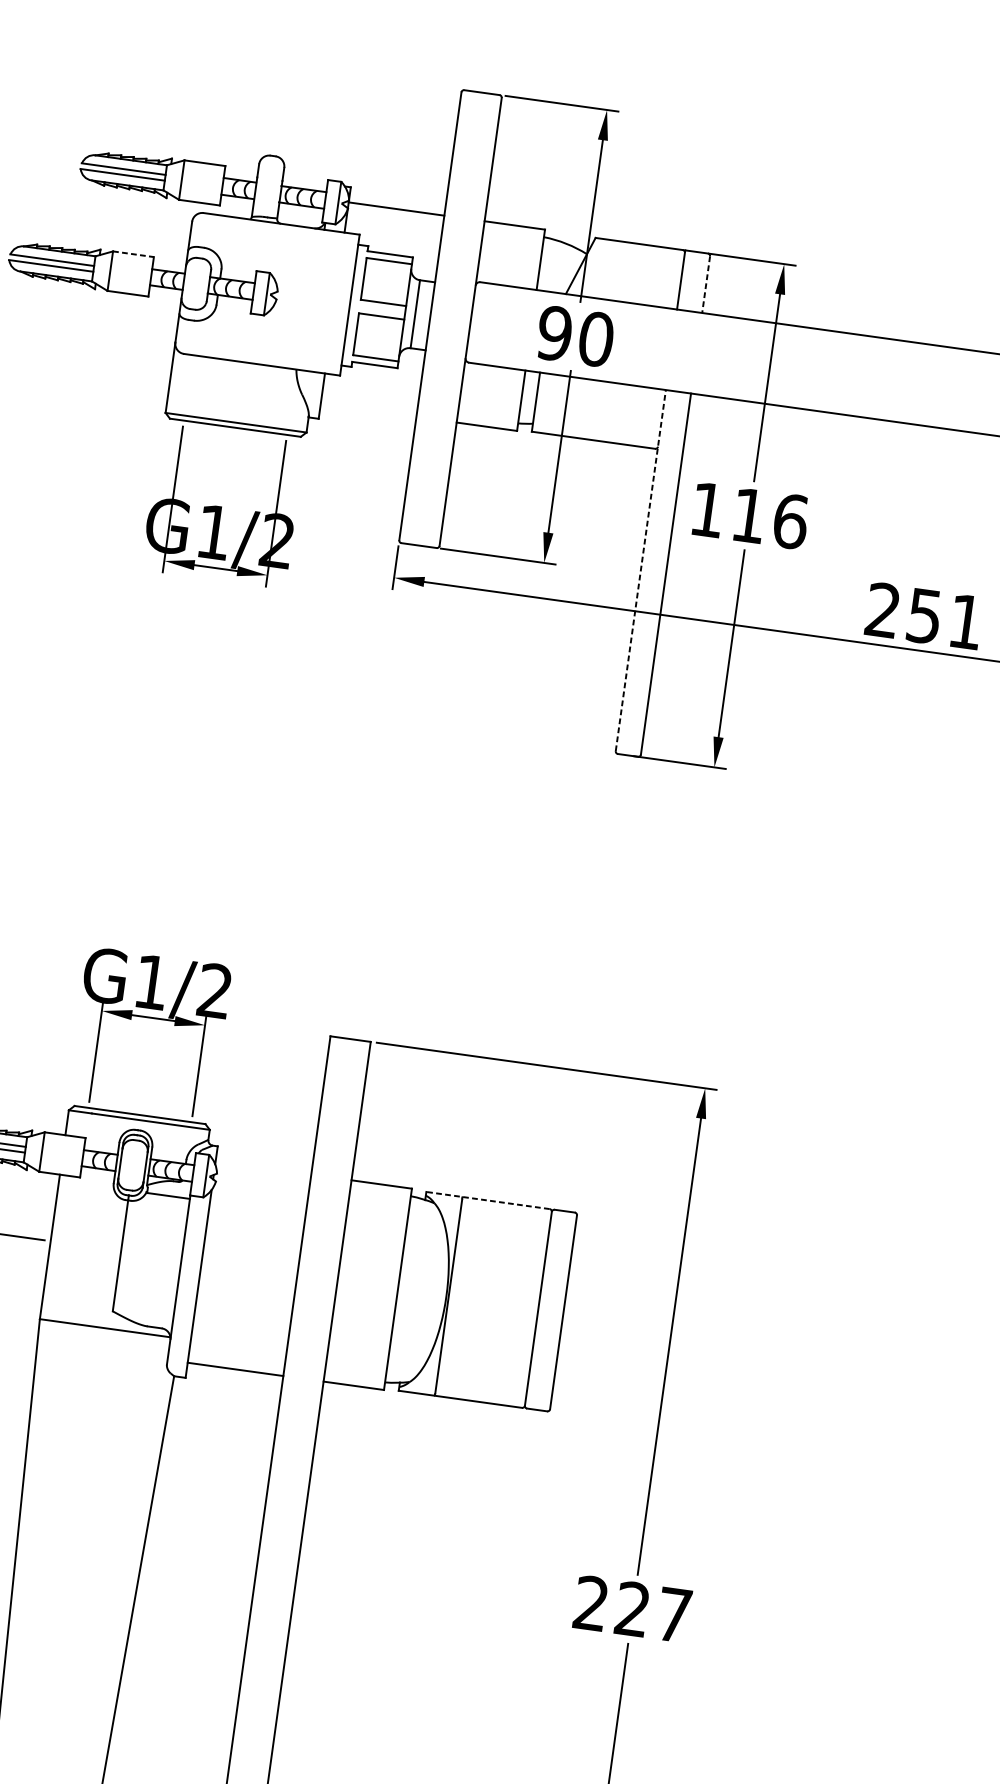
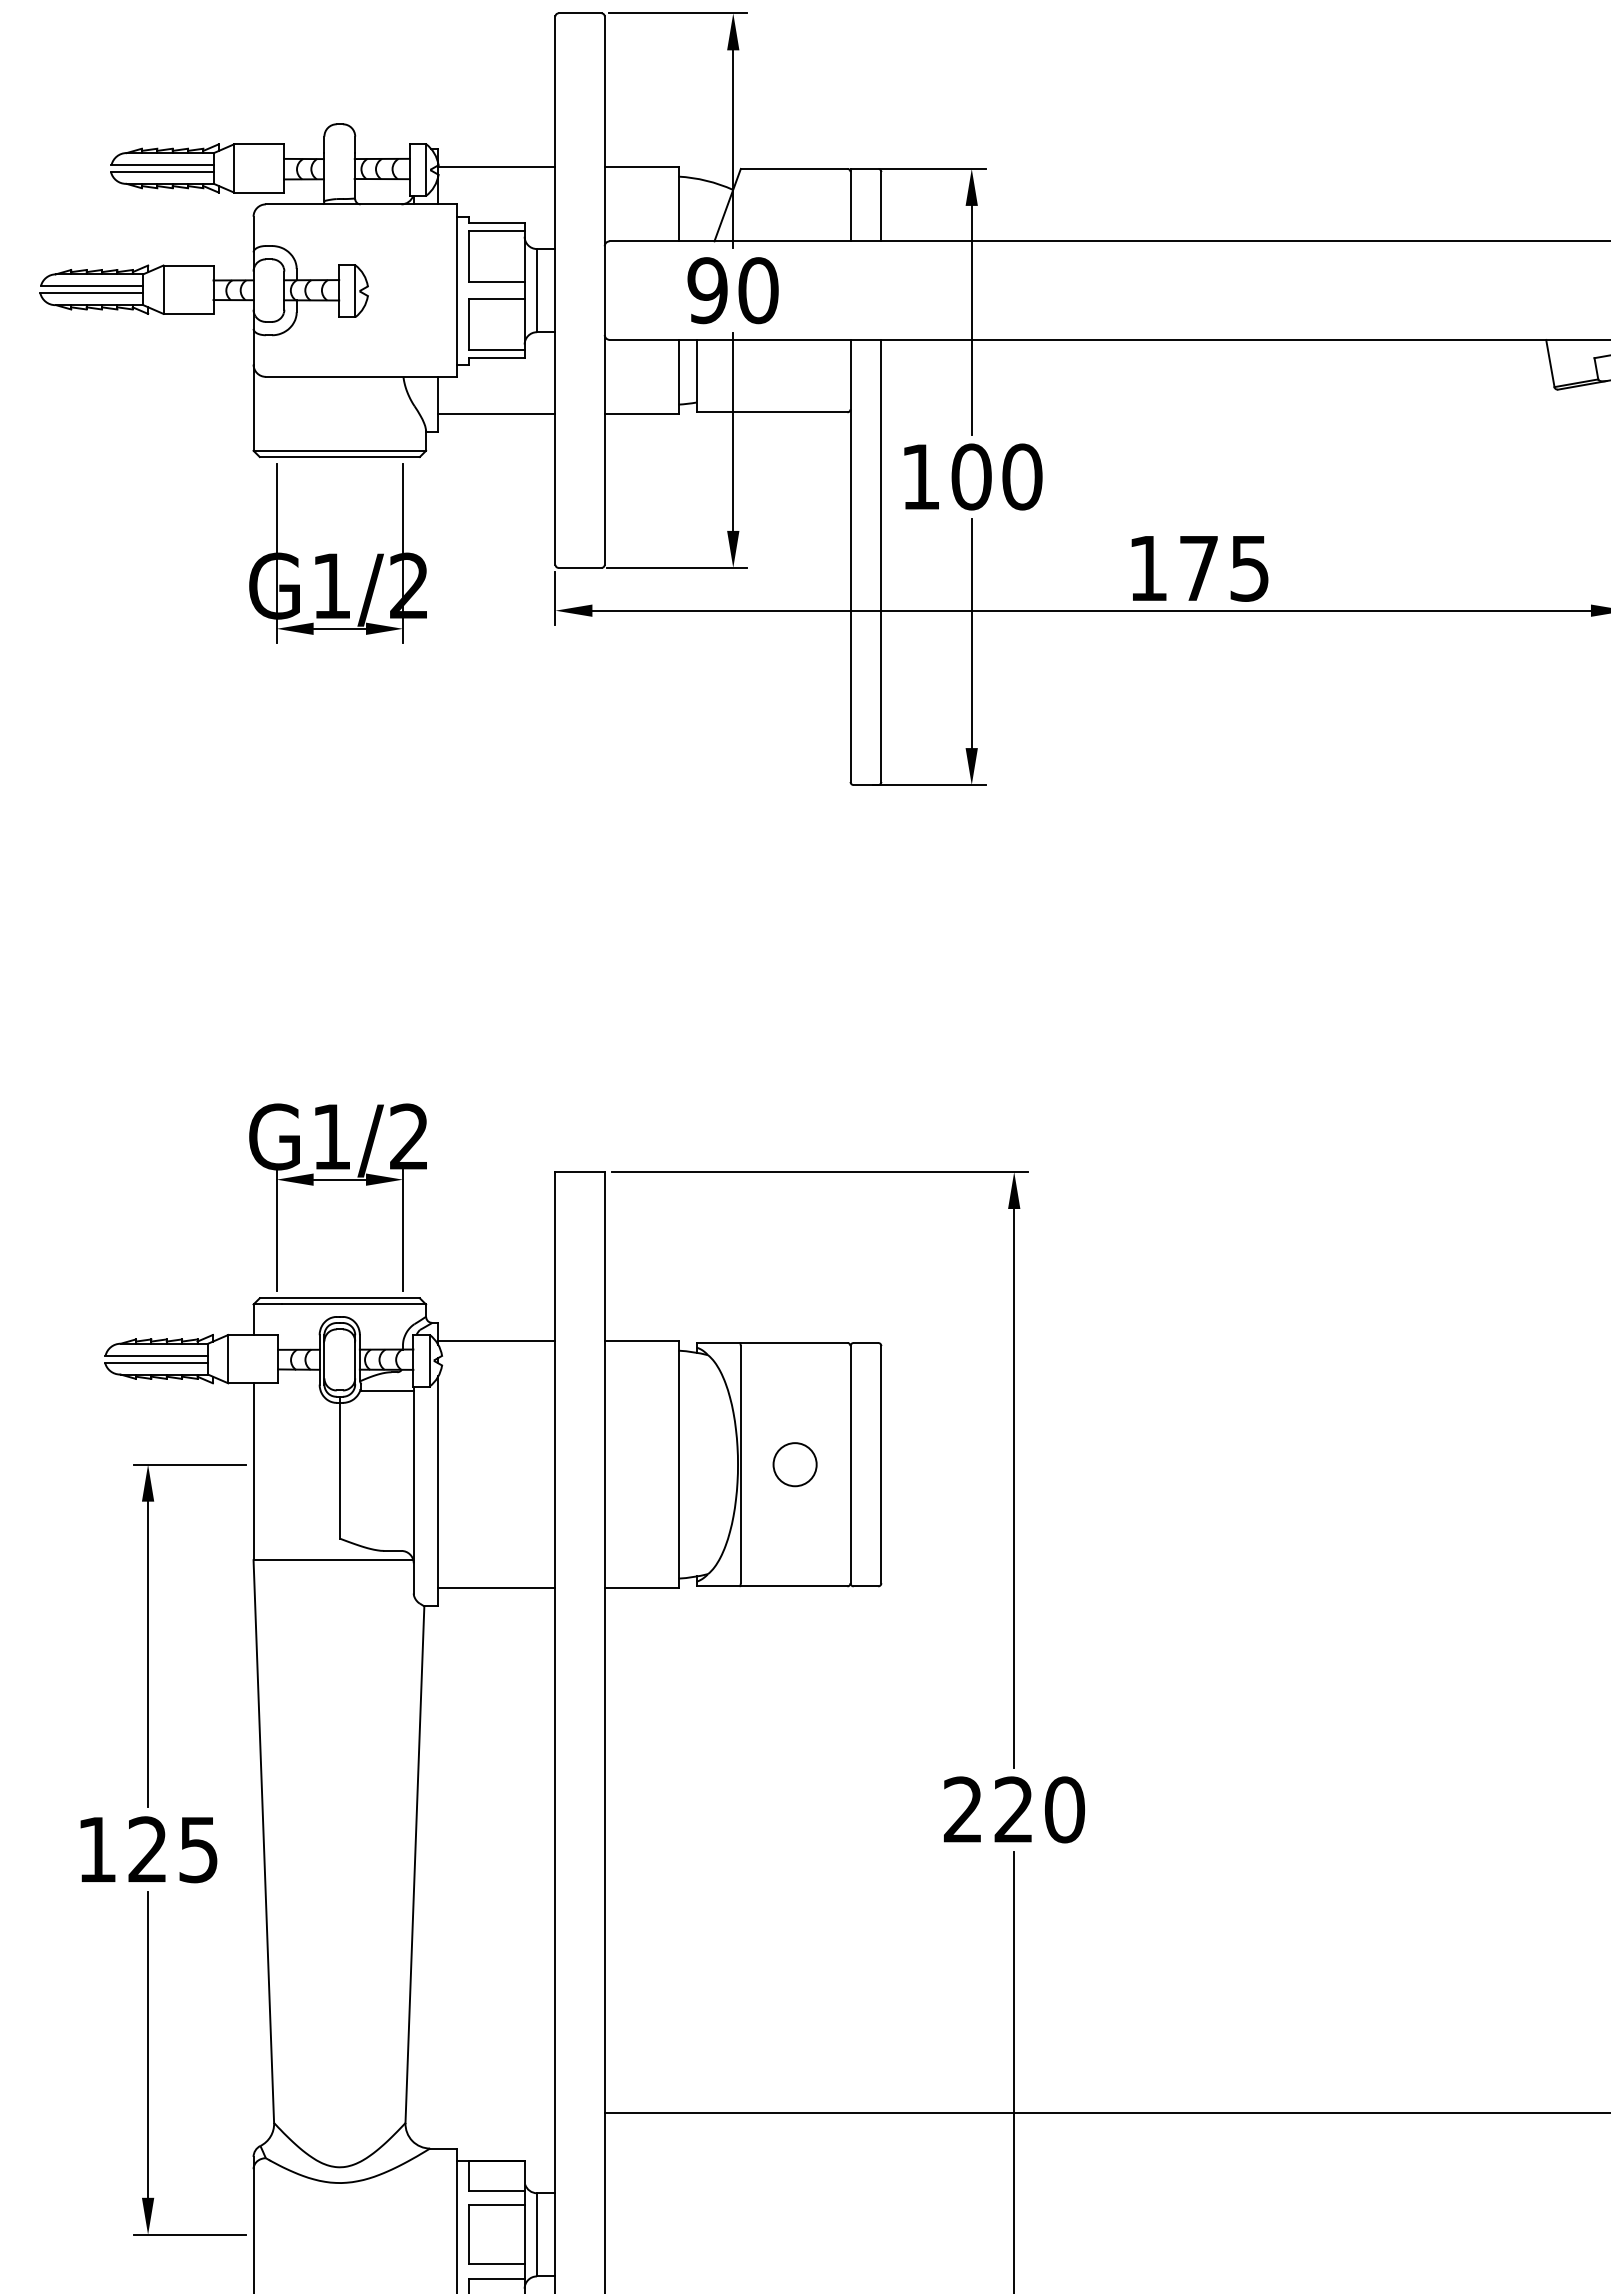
line: (134, 254) -> (189, 265), dashed -> solid
line: (706, 284) -> (881, 206), dashed -> solid
line: (368, 410) -> (496, 413), added
text: (769, 518) -> (996, 476), 116 -> 100
line: (640, 570) -> (850, 560), dashed -> solid
text: (924, 616) -> (1198, 568), 251 -> 175
line: (263, 1168) -> (496, 1341), added
line: (487, 1200) -> (771, 1343), dashed -> solid
circle: (492, 1302) -> (794, 1464), added
text: (674, 1614) -> (1065, 1809), 227 -> 220

